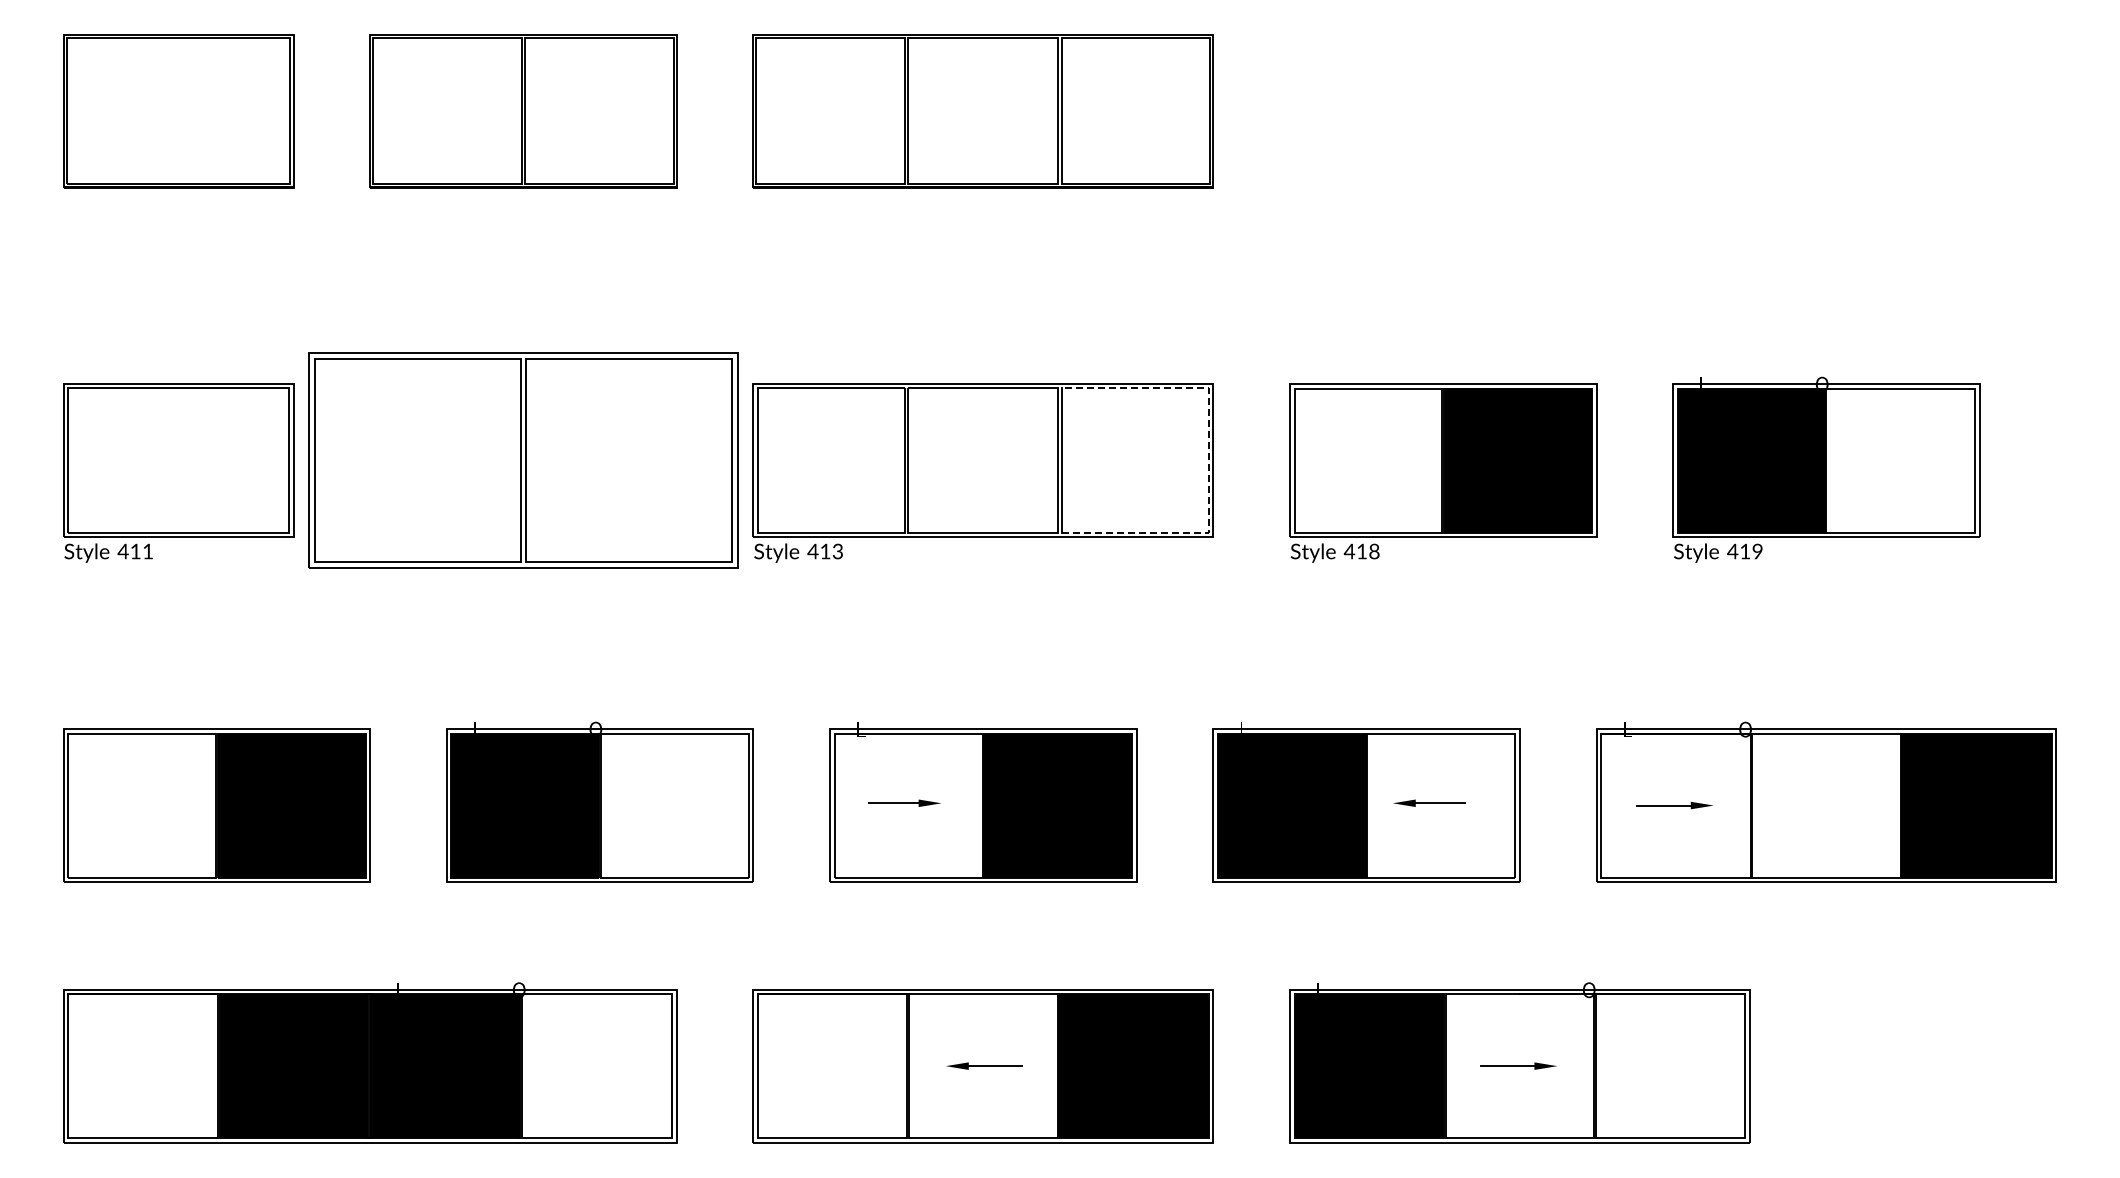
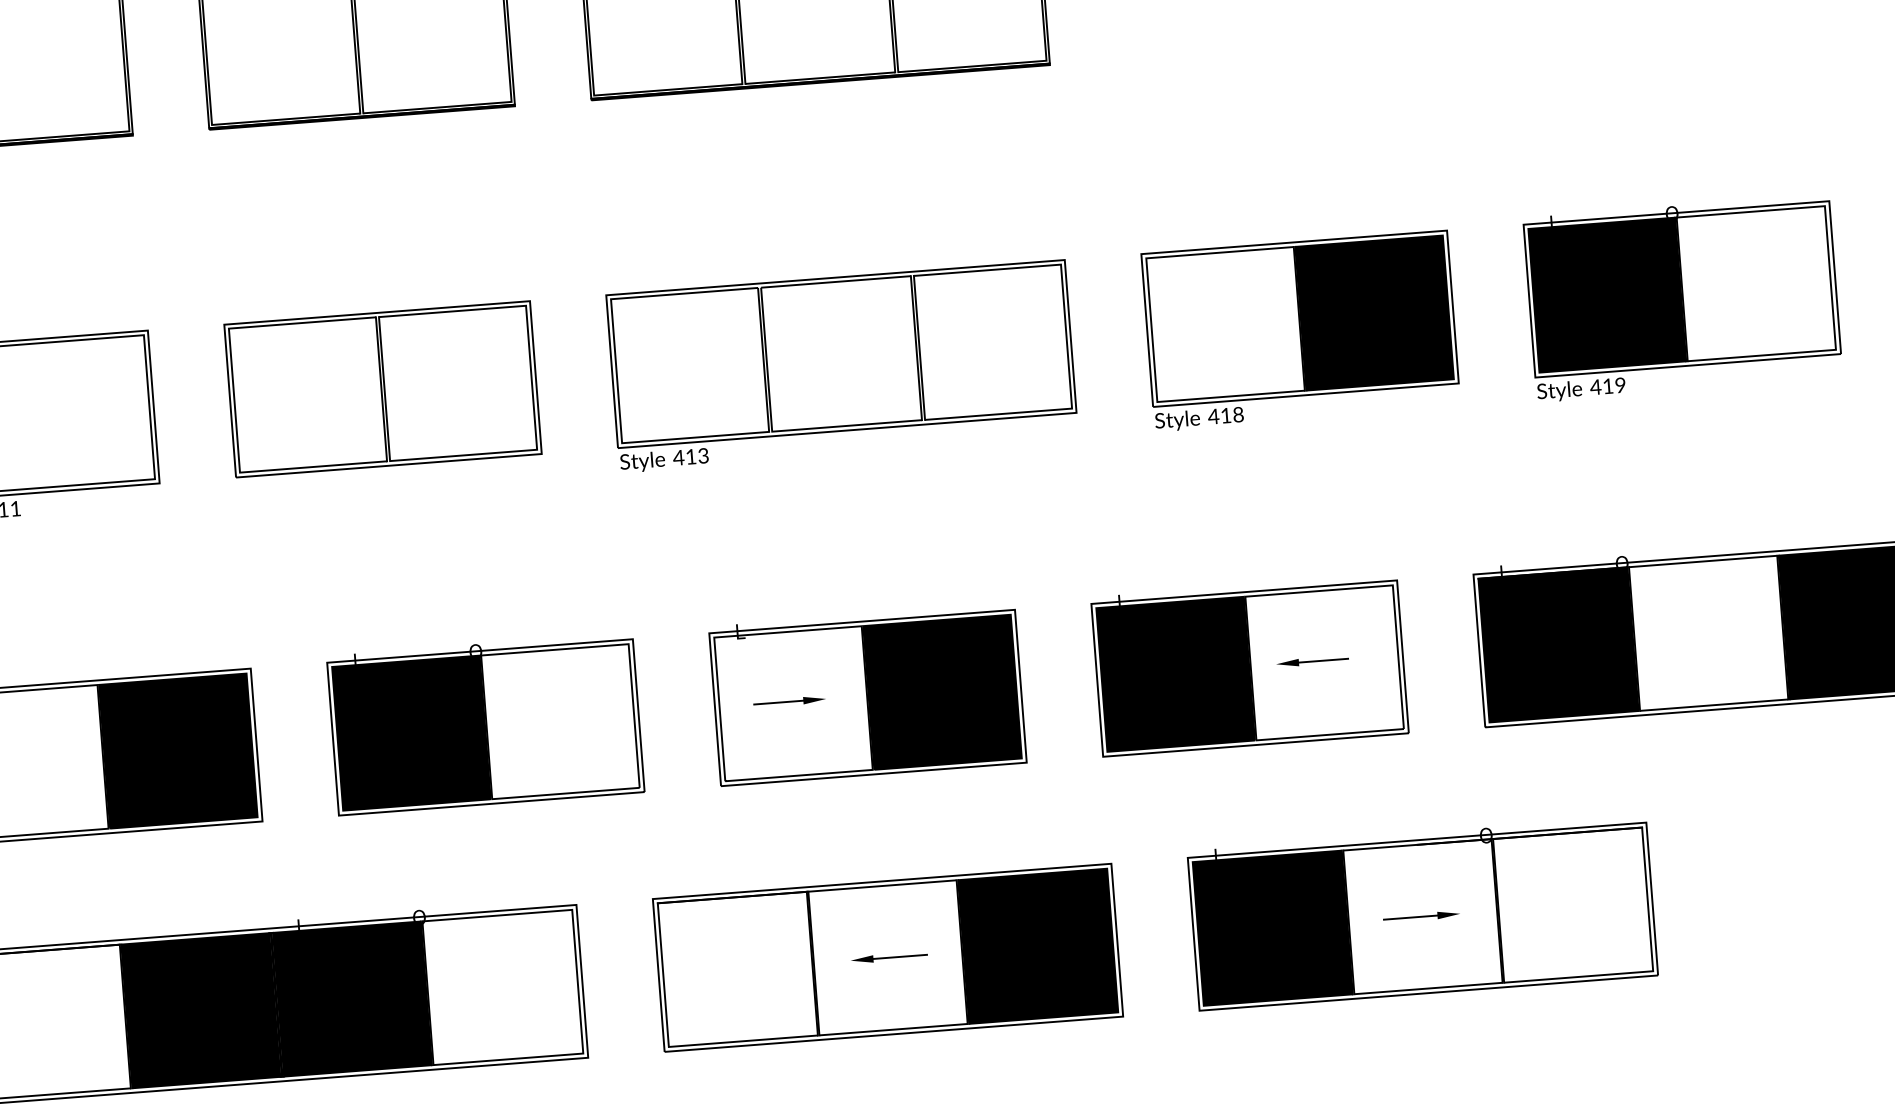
line: (1208, 459) -> (1065, 335), dashed -> solid
part: (523, 460) -> (383, 389), size x0.71
fill: (1675, 805) -> (1558, 644), added

